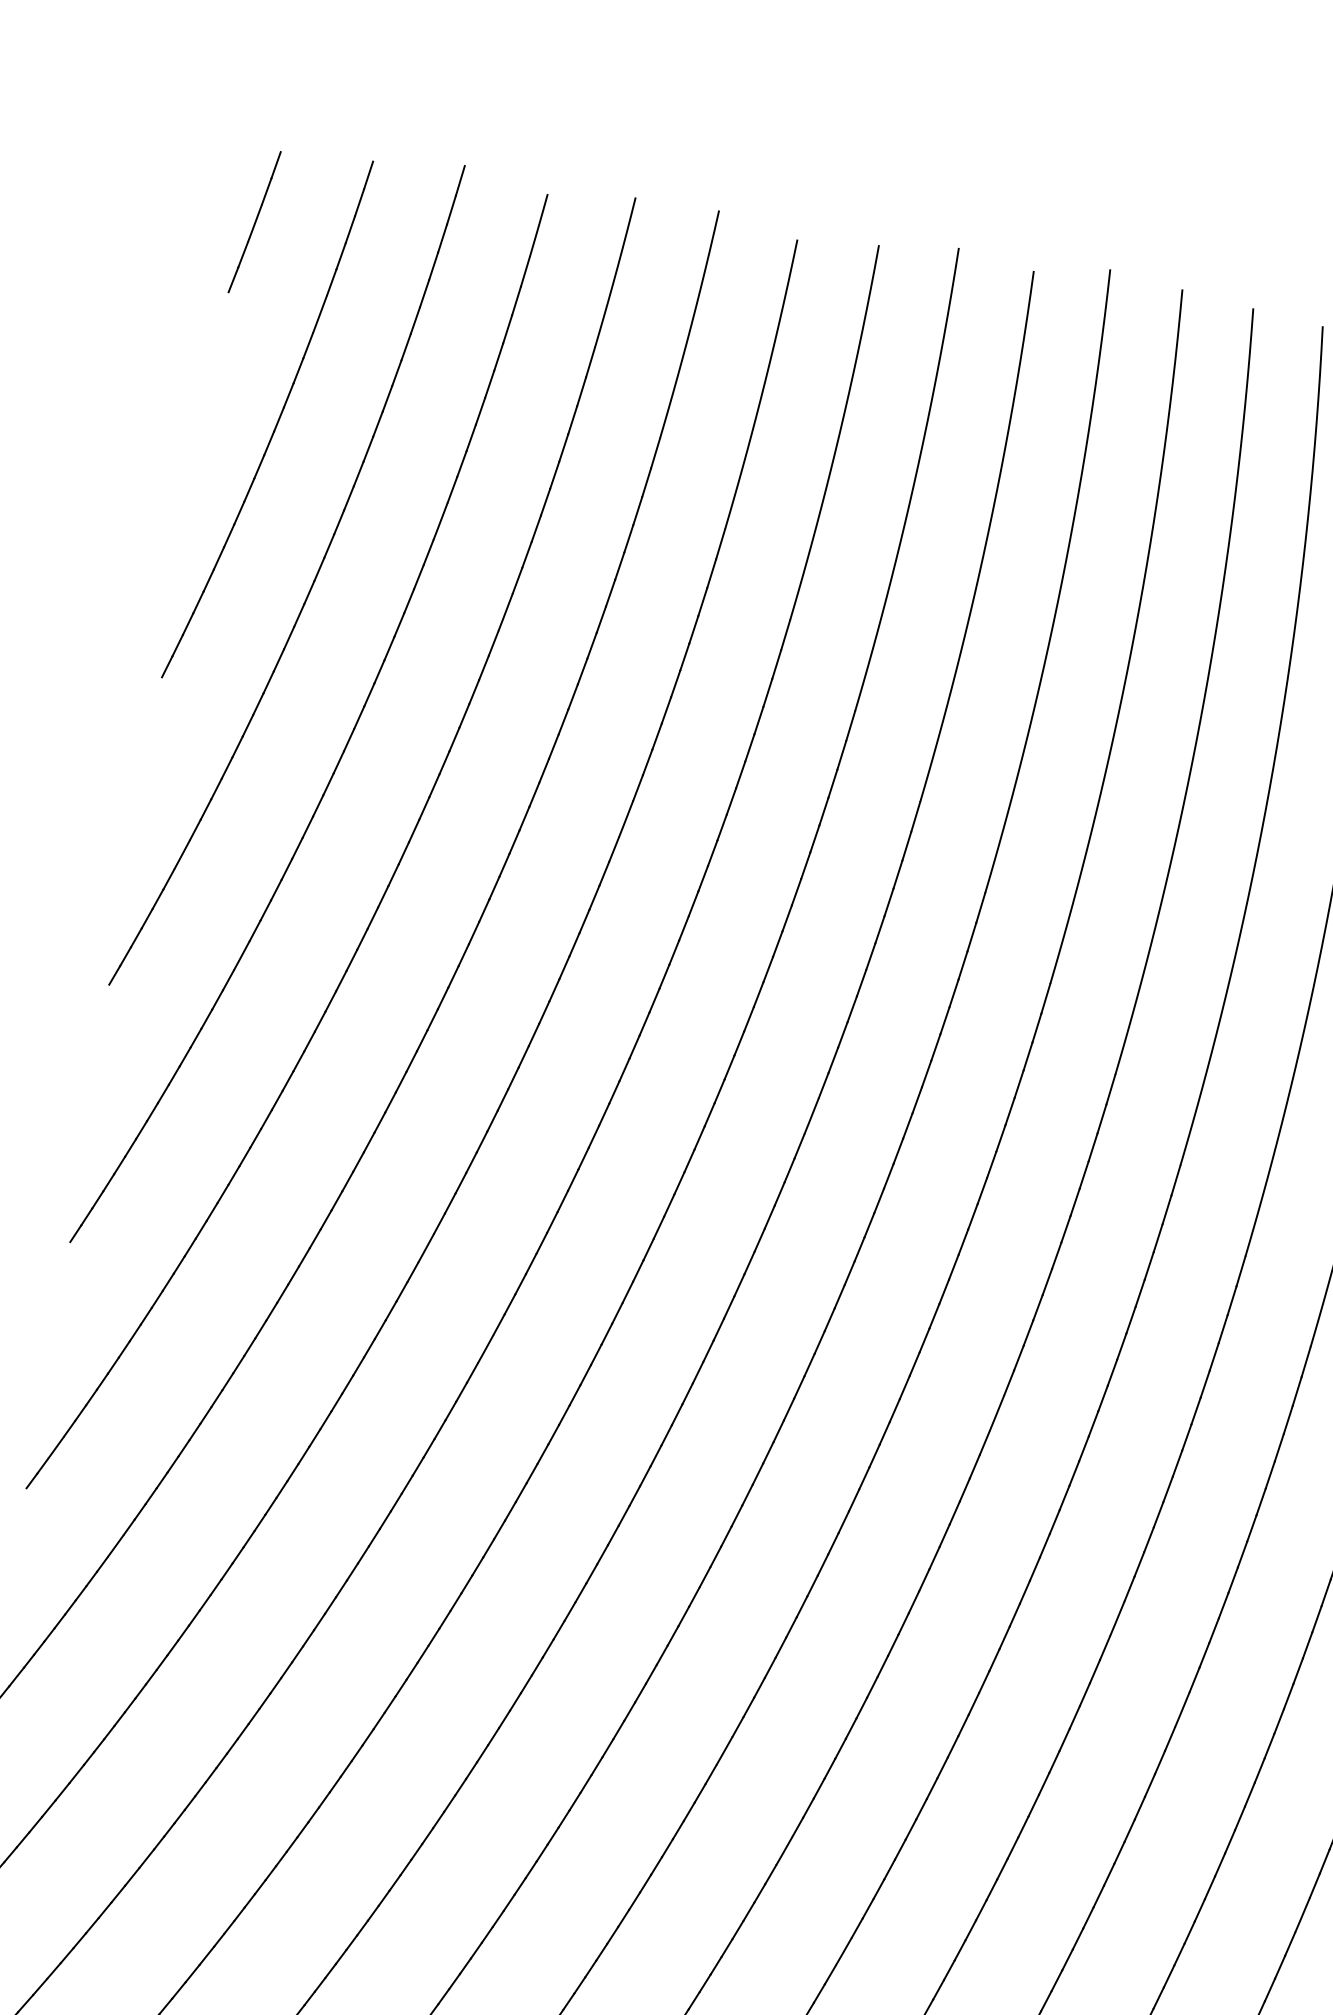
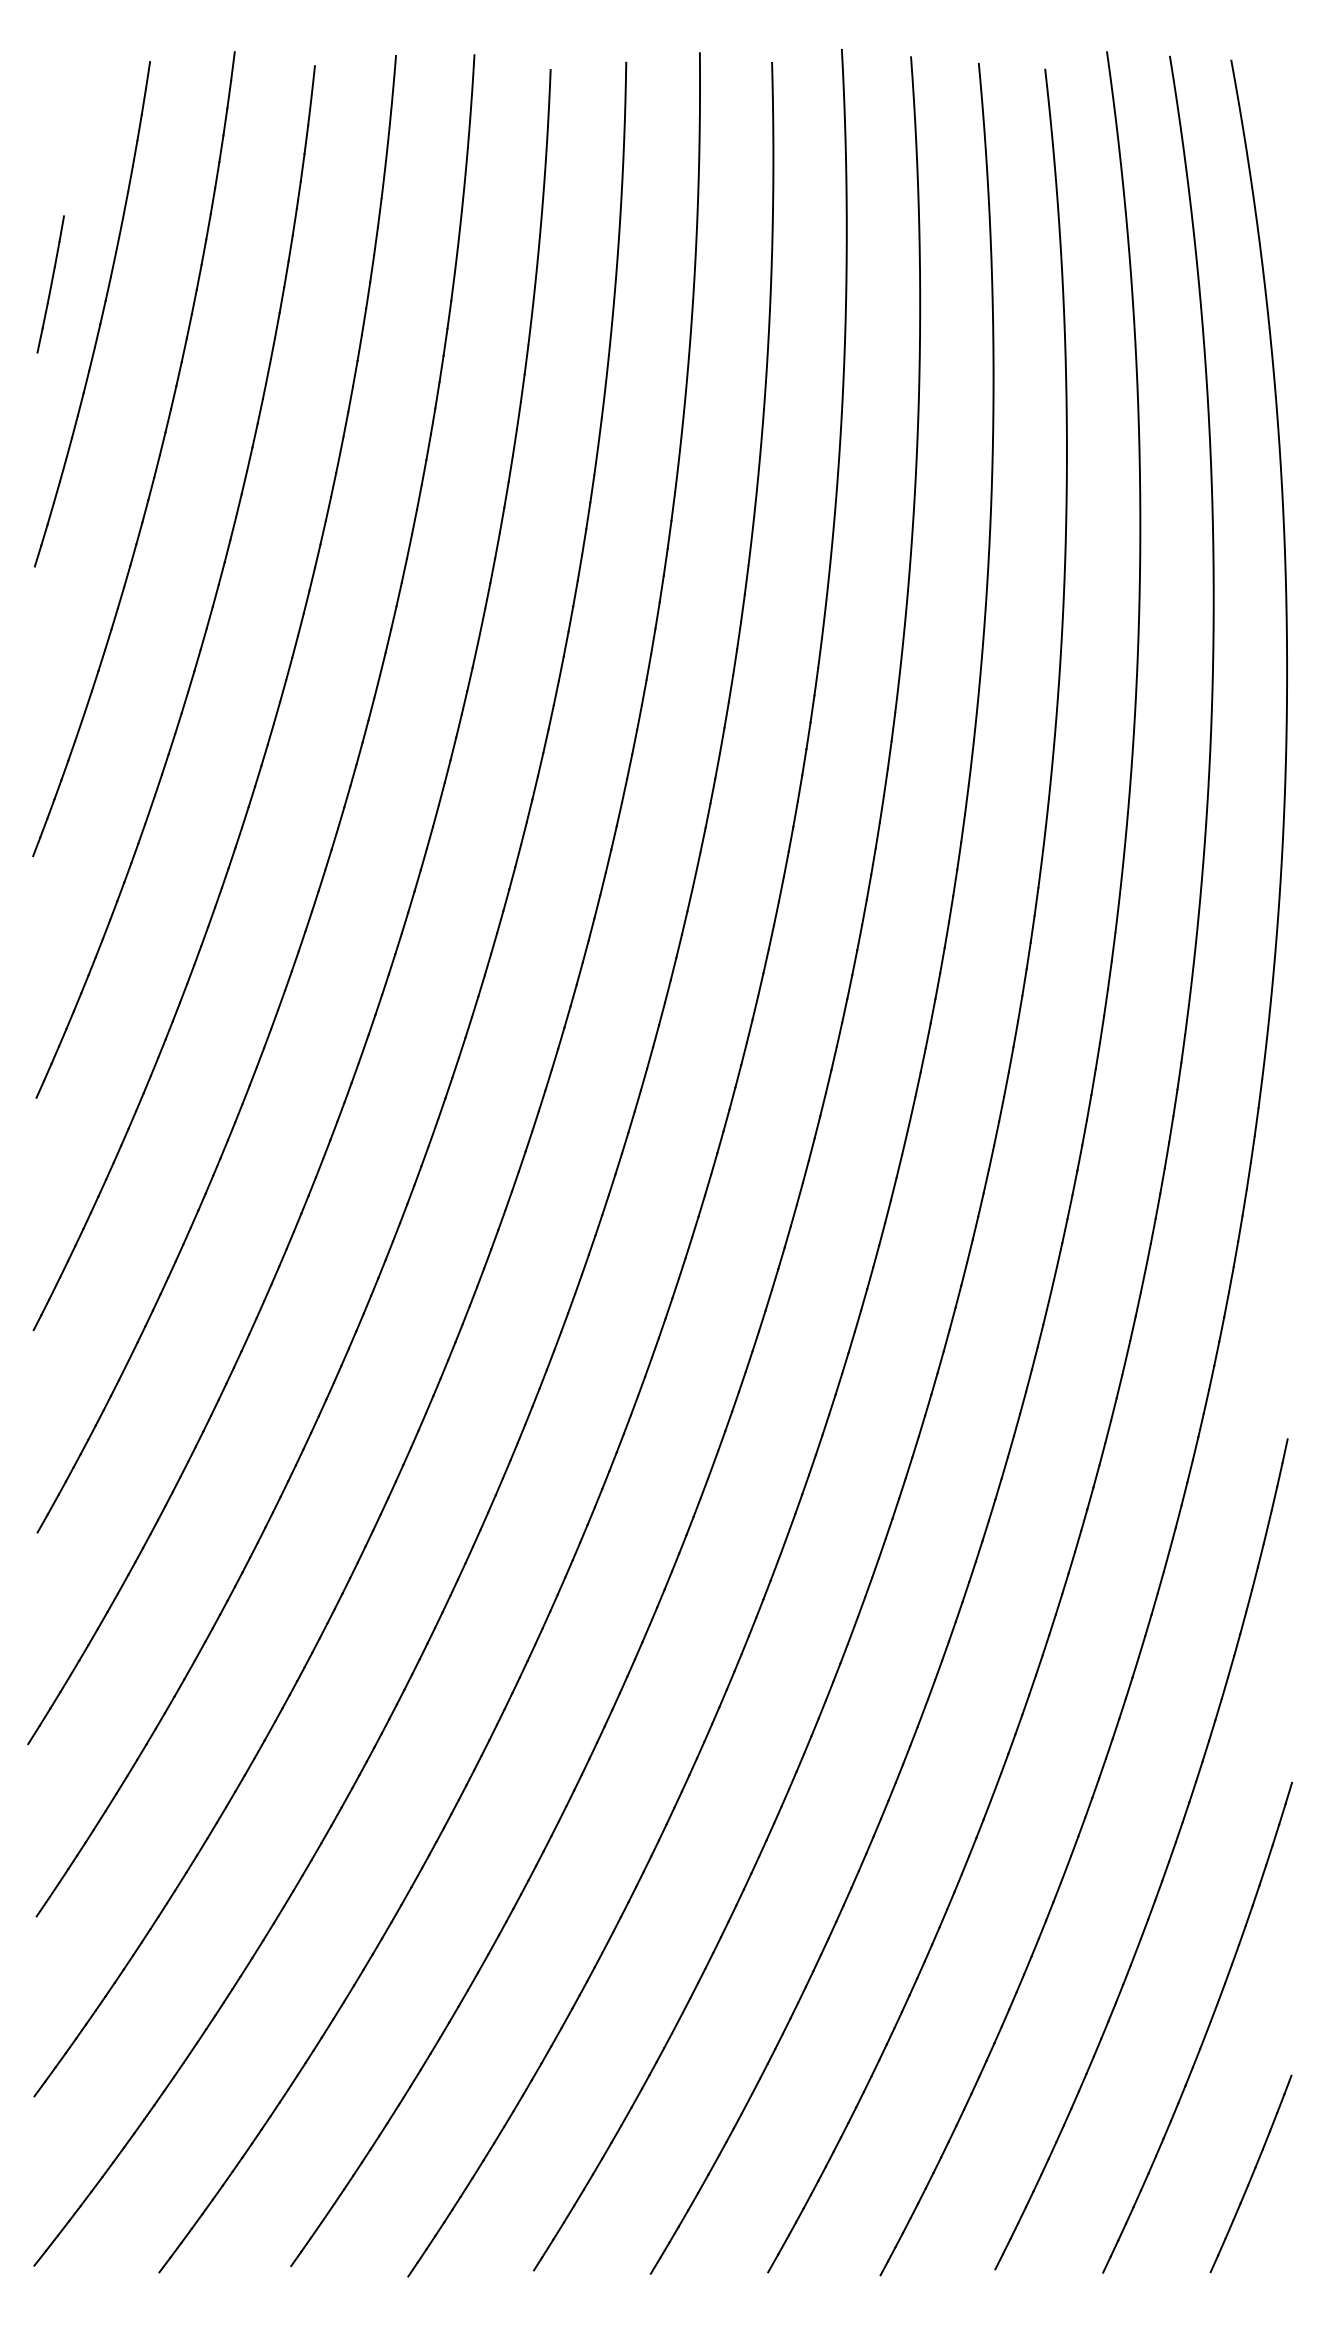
line: (254, 222) -> (50, 284), moved

